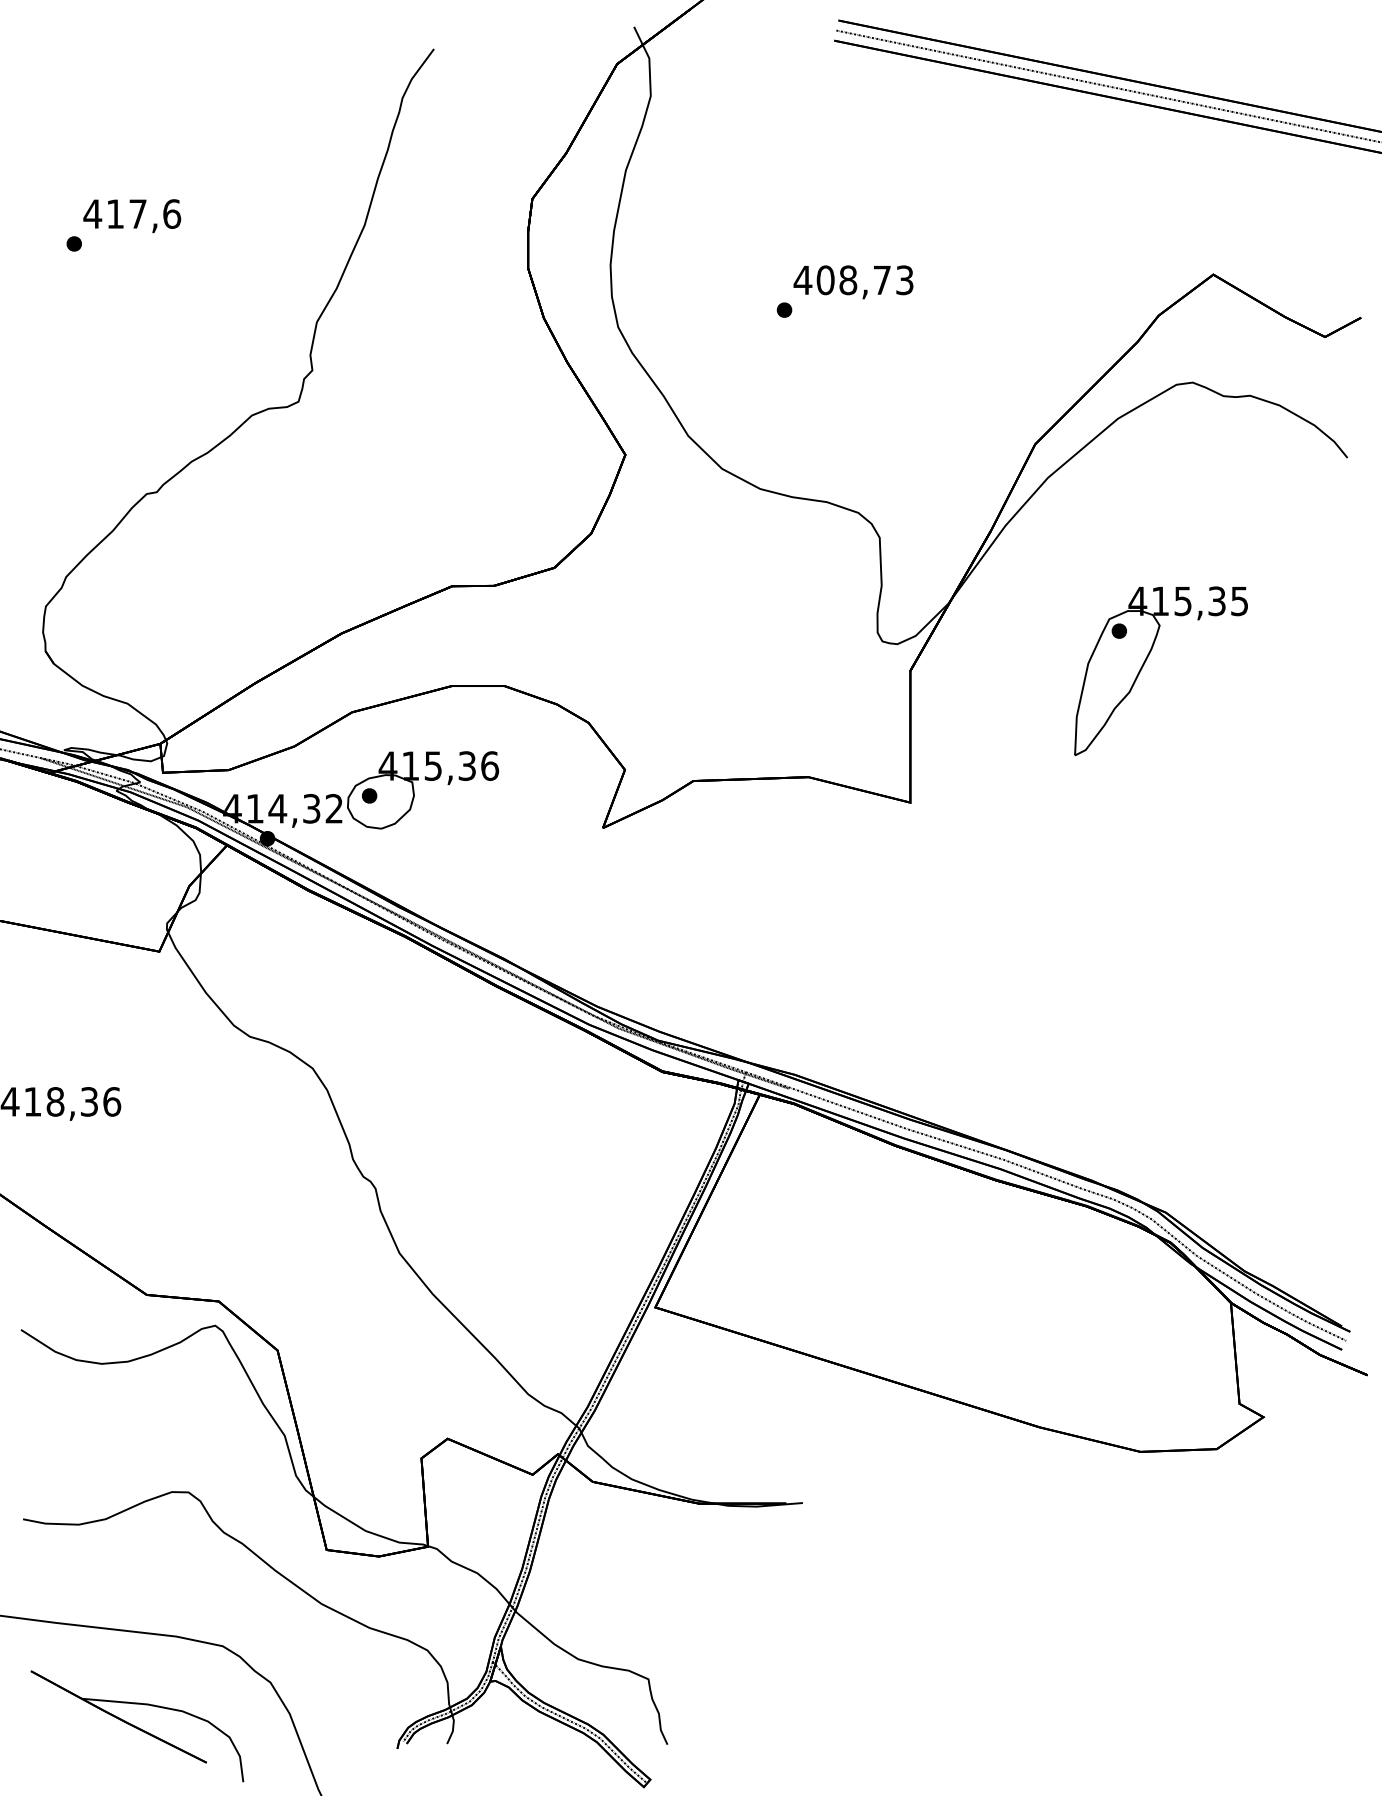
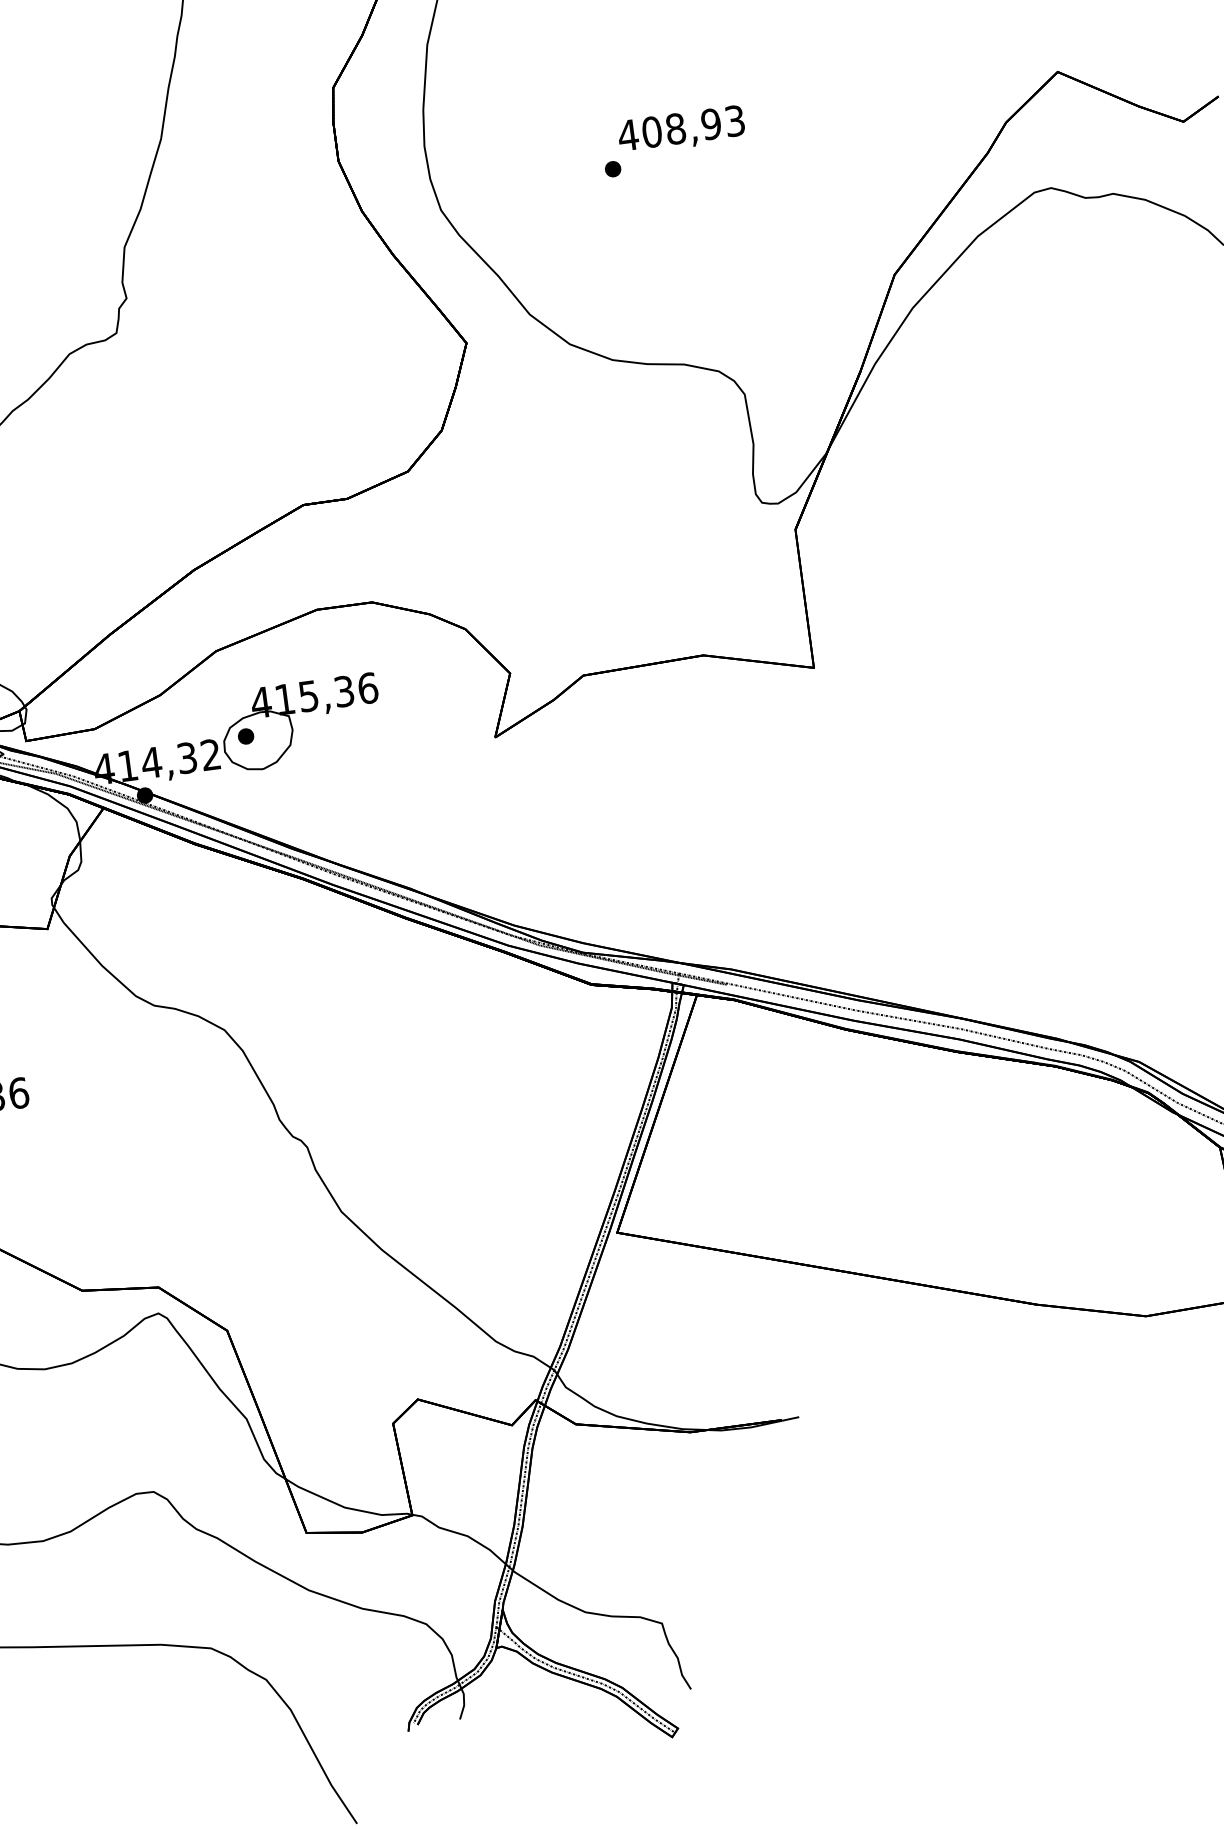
text: (882, 280) -> (711, 124), 408,73 -> 408,93
part: (1146, 661) -> (1041, 486), removed
part: (137, 1726) -> (132, 1744), removed

